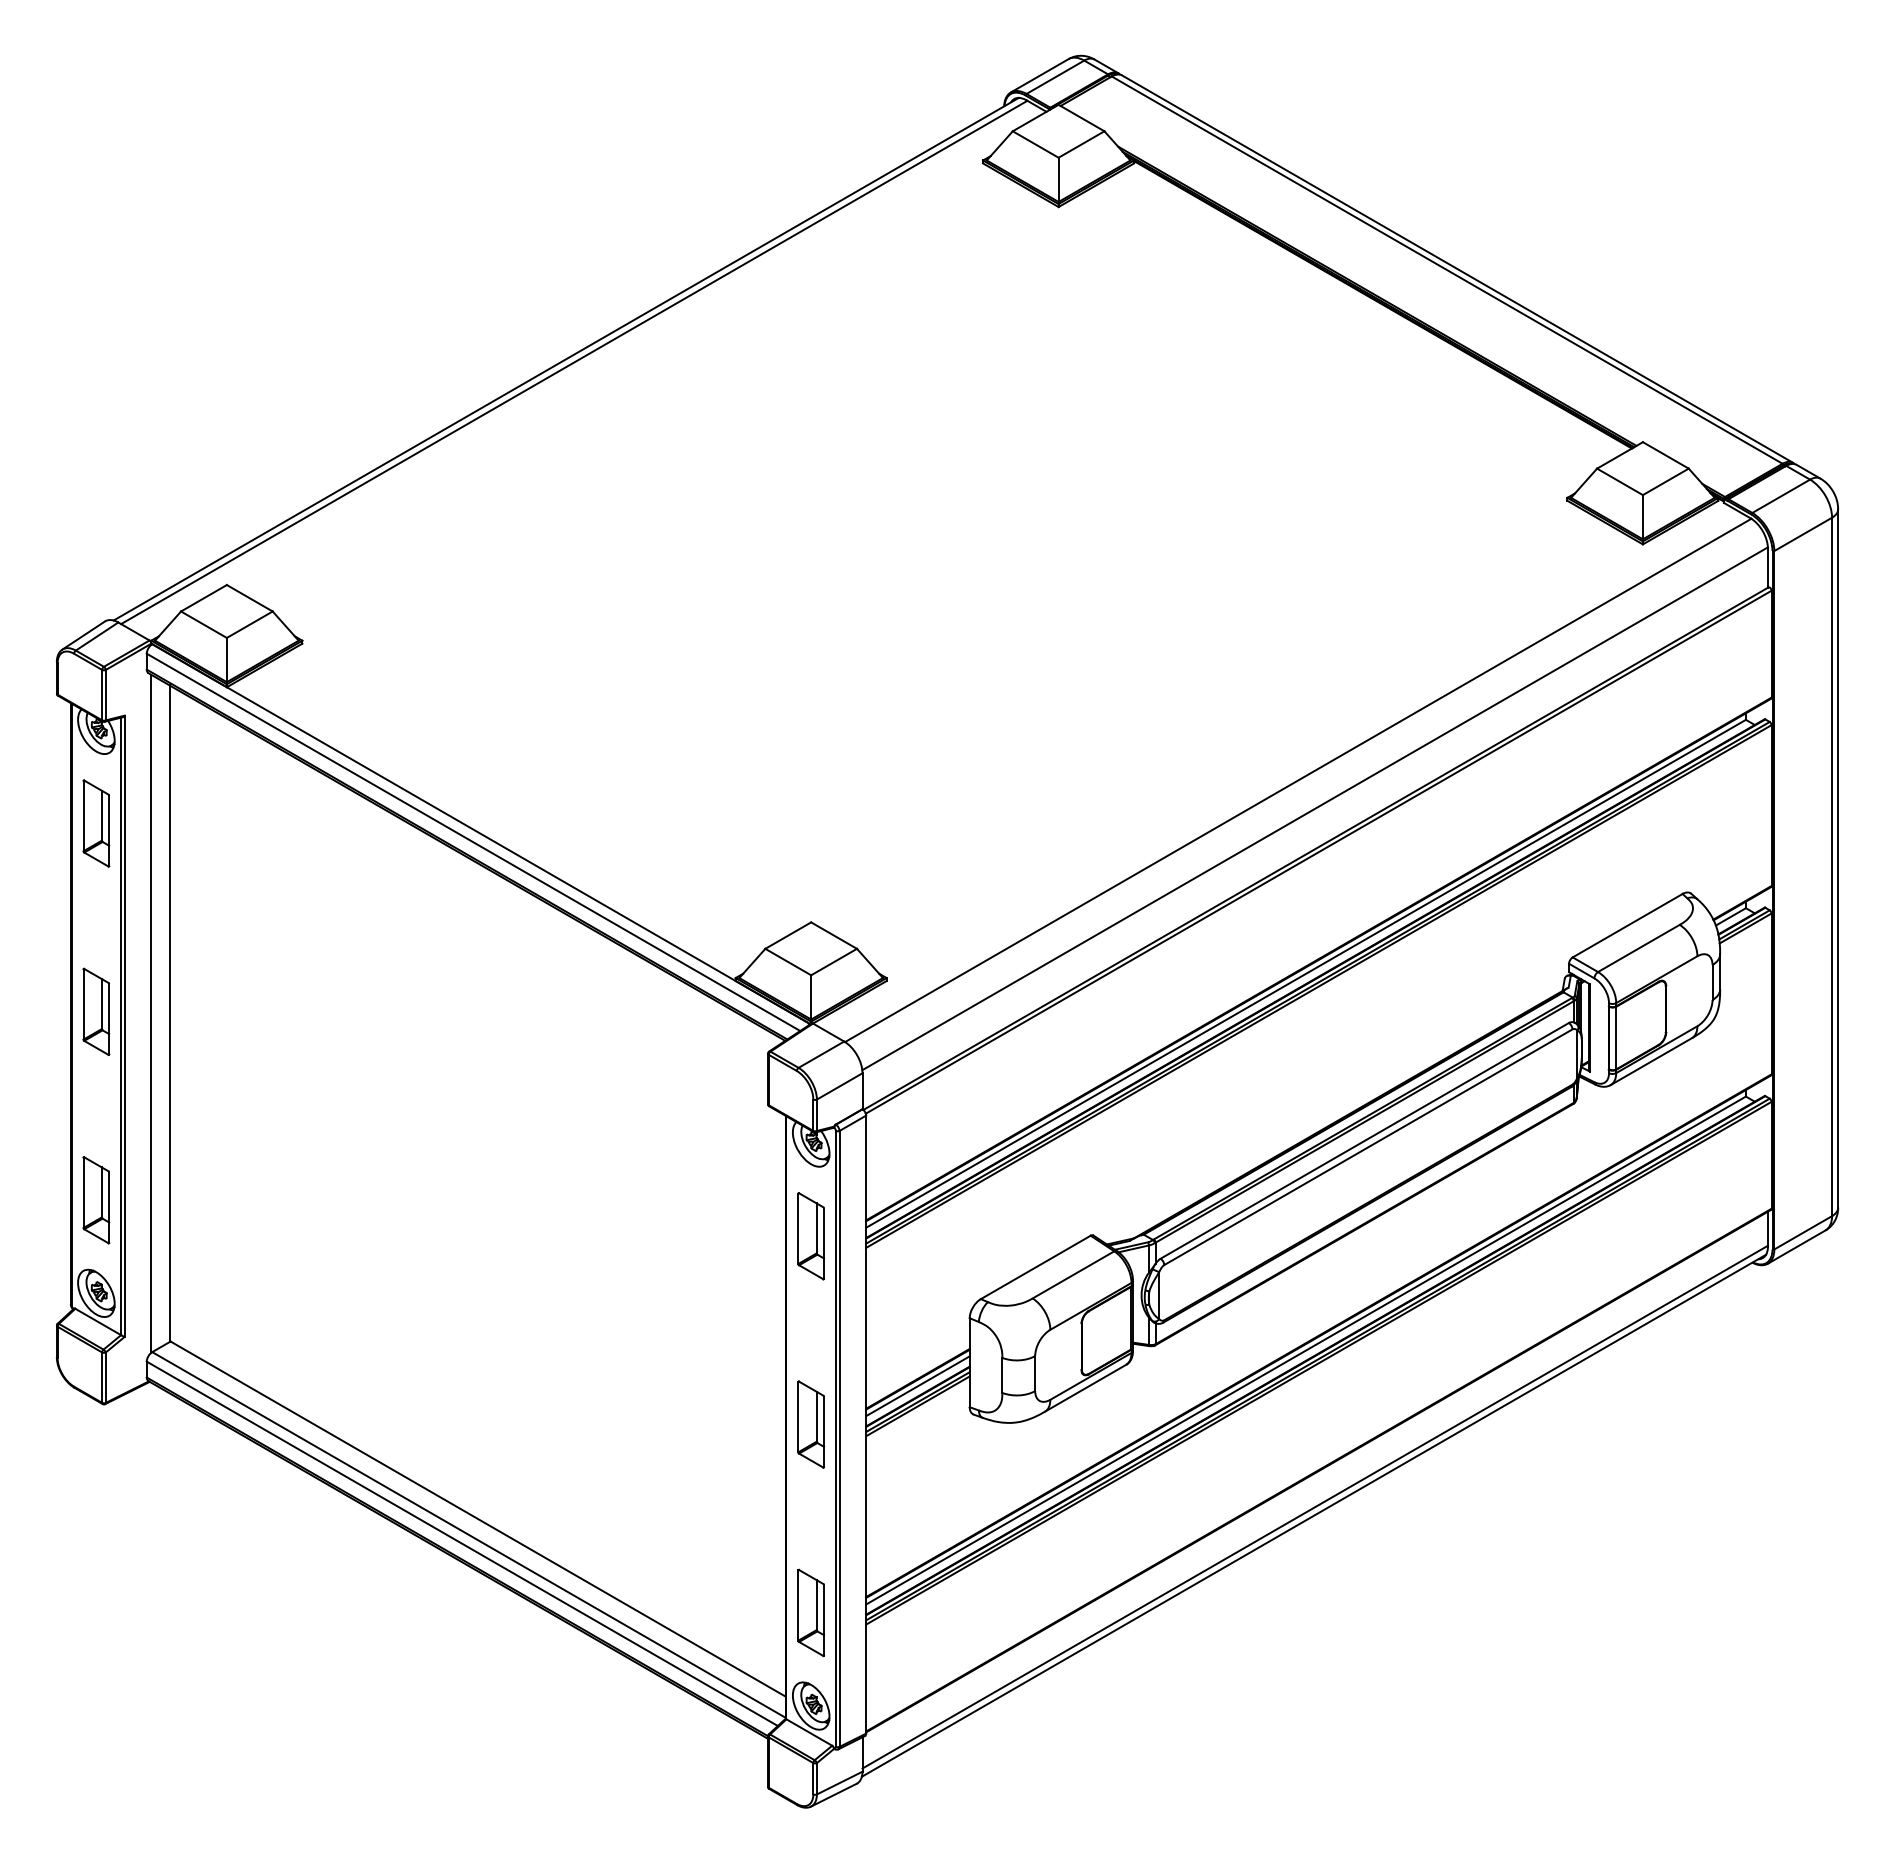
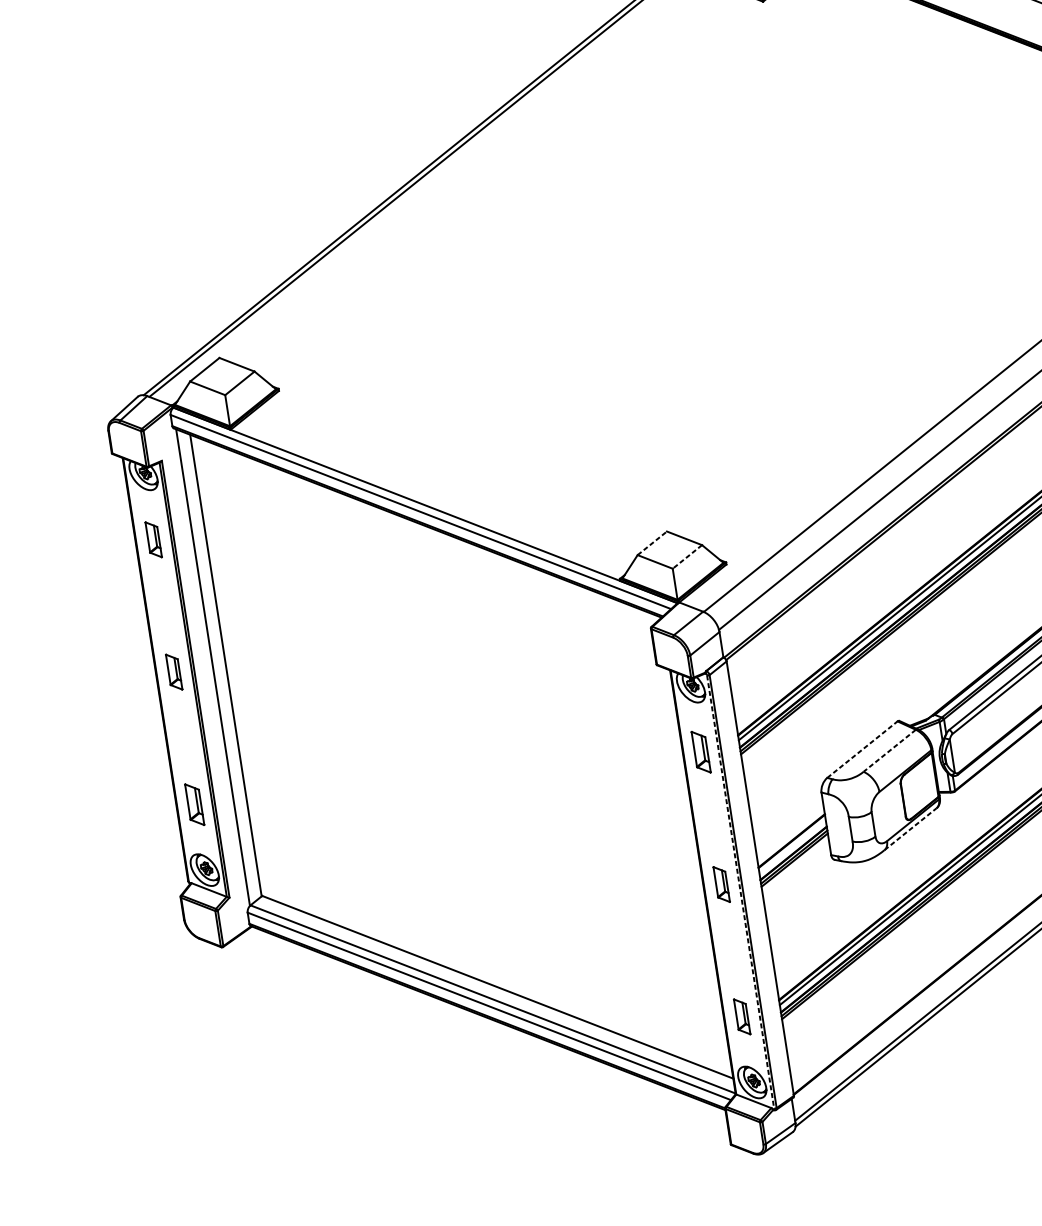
part: (96, 823) -> (153, 539), size x0.6
line: (788, 935) -> (652, 543), solid -> dashed
line: (833, 962) -> (687, 557), solid -> dashed
part: (96, 1011) -> (174, 671), size x0.6
part: (96, 1200) -> (194, 804), size x0.7
part: (811, 1236) -> (701, 752), size x0.7
line: (1036, 1267) -> (862, 749), solid -> dashed
line: (1073, 1275) -> (889, 751), solid -> dashed
line: (917, 1386) -> (792, 846), removed
line: (1085, 1388) -> (910, 829), solid -> dashed
part: (811, 1424) -> (721, 884), size x0.6
line: (835, 1438) -> (740, 891), solid -> dashed
part: (811, 1612) -> (742, 1016), size x0.6

